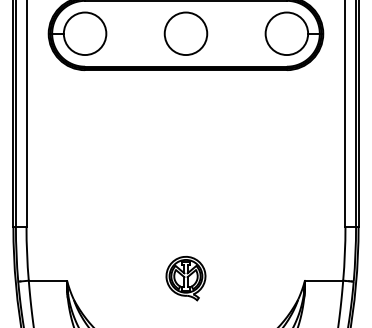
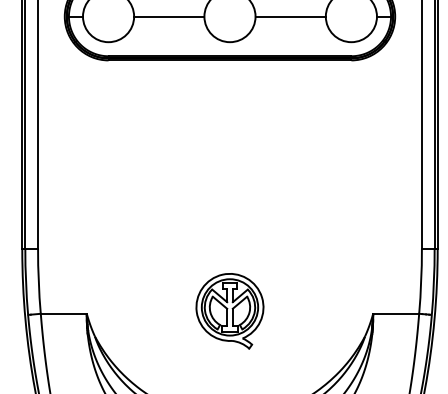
line: (135, 33) -> (169, 16), added
line: (236, 33) -> (290, 16), added
part: (185, 278) -> (229, 311), size x1.43

